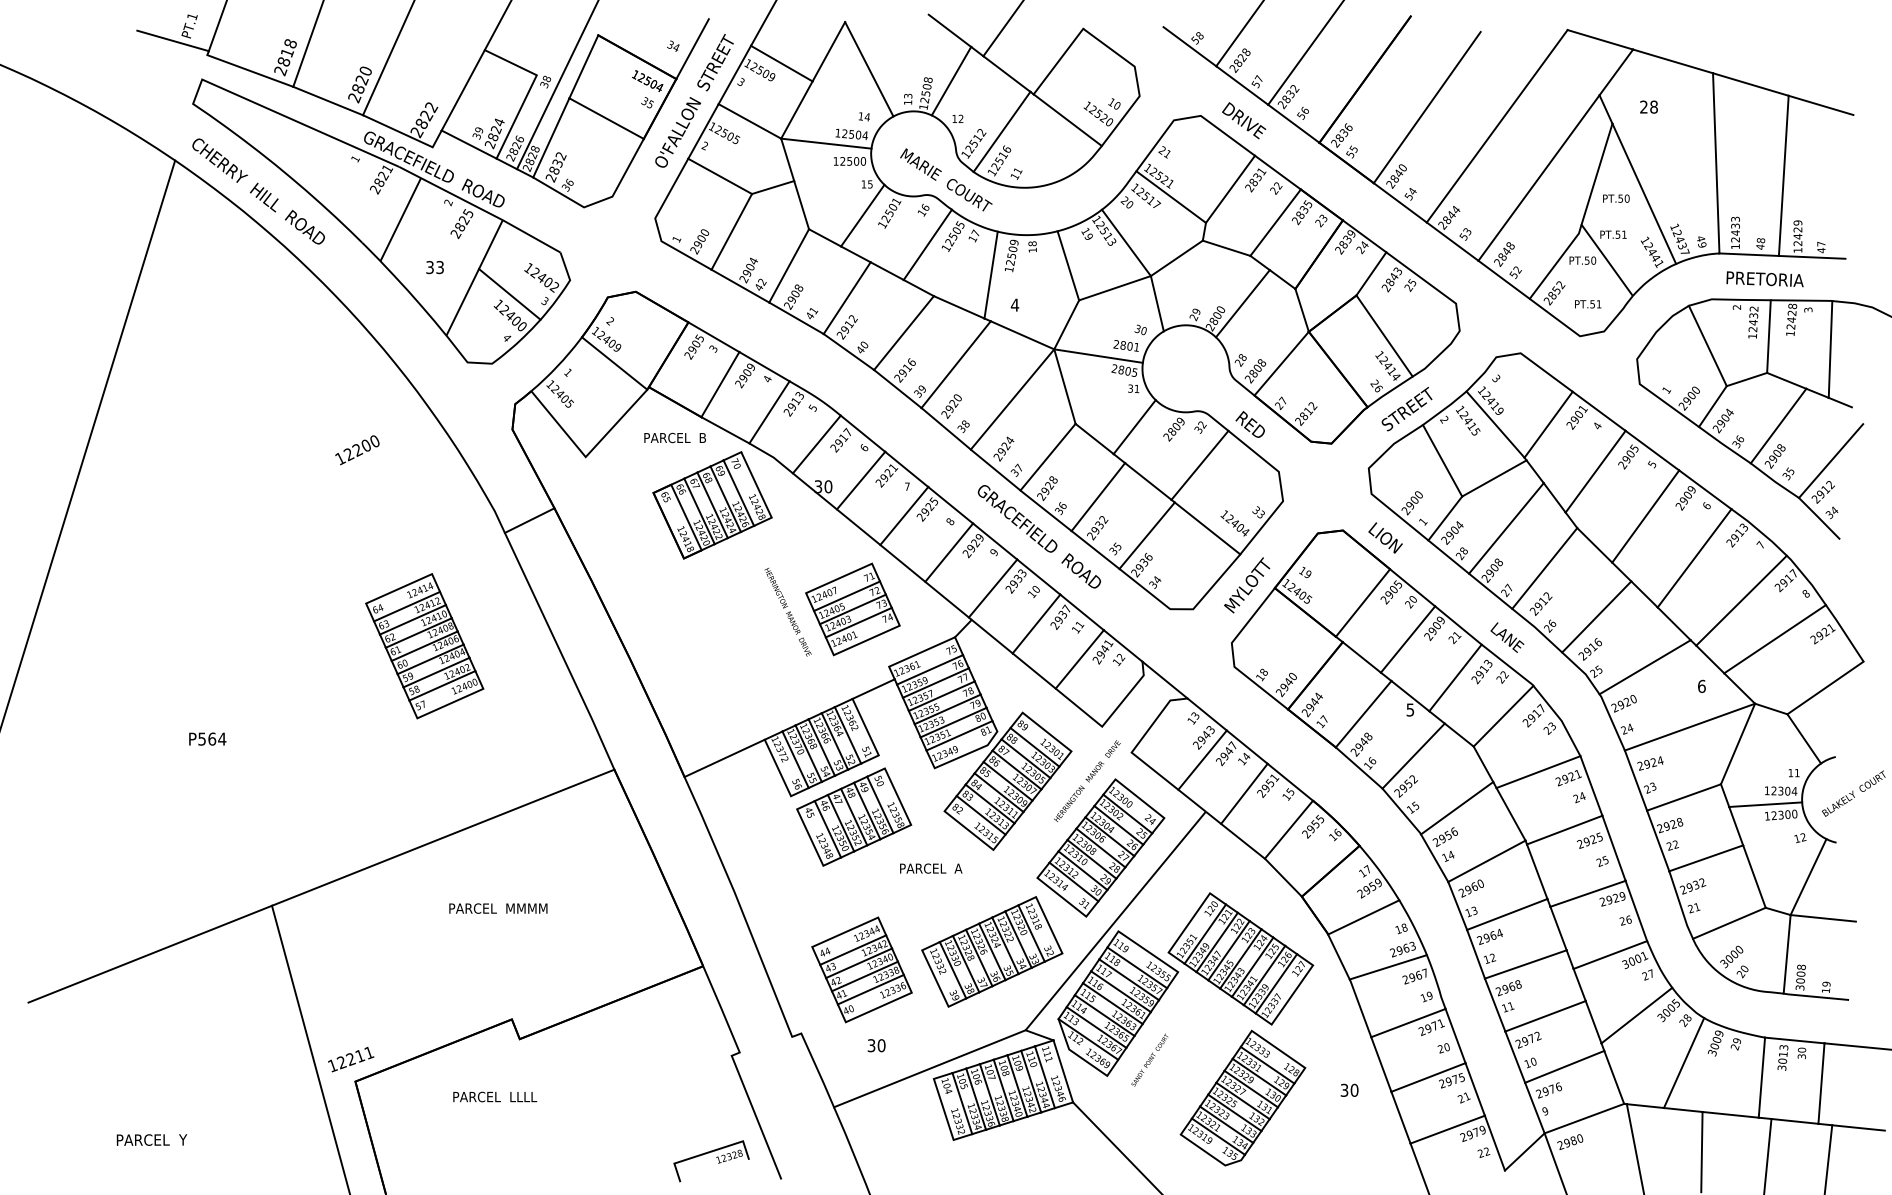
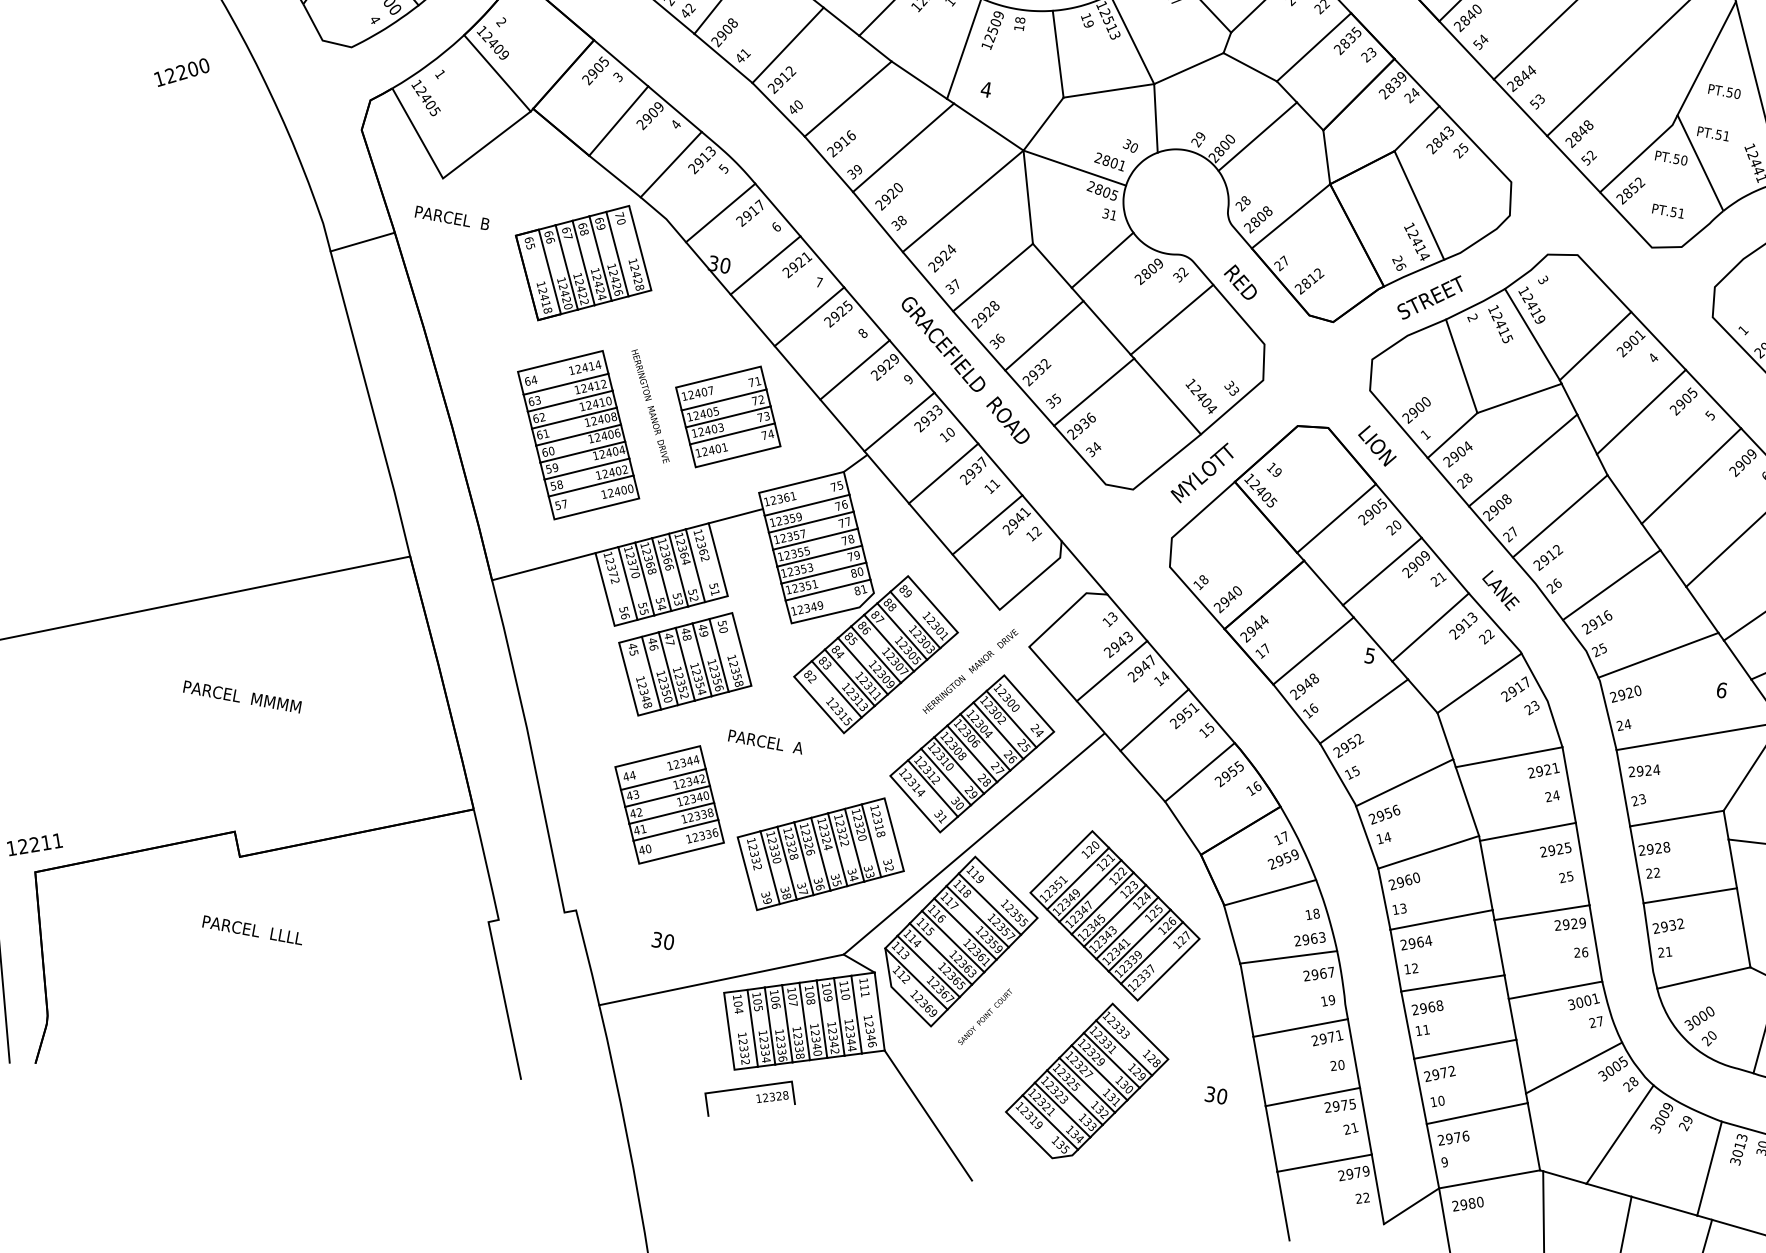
text: (674, 437) -> (451, 217), moved
text: (357, 450) -> (181, 72), moved
part: (424, 646) -> (578, 435), moved
part: (861, 969) -> (669, 804), moved
text: (495, 1096) -> (253, 929), moved
part: (716, 1157) -> (756, 1095), moved

